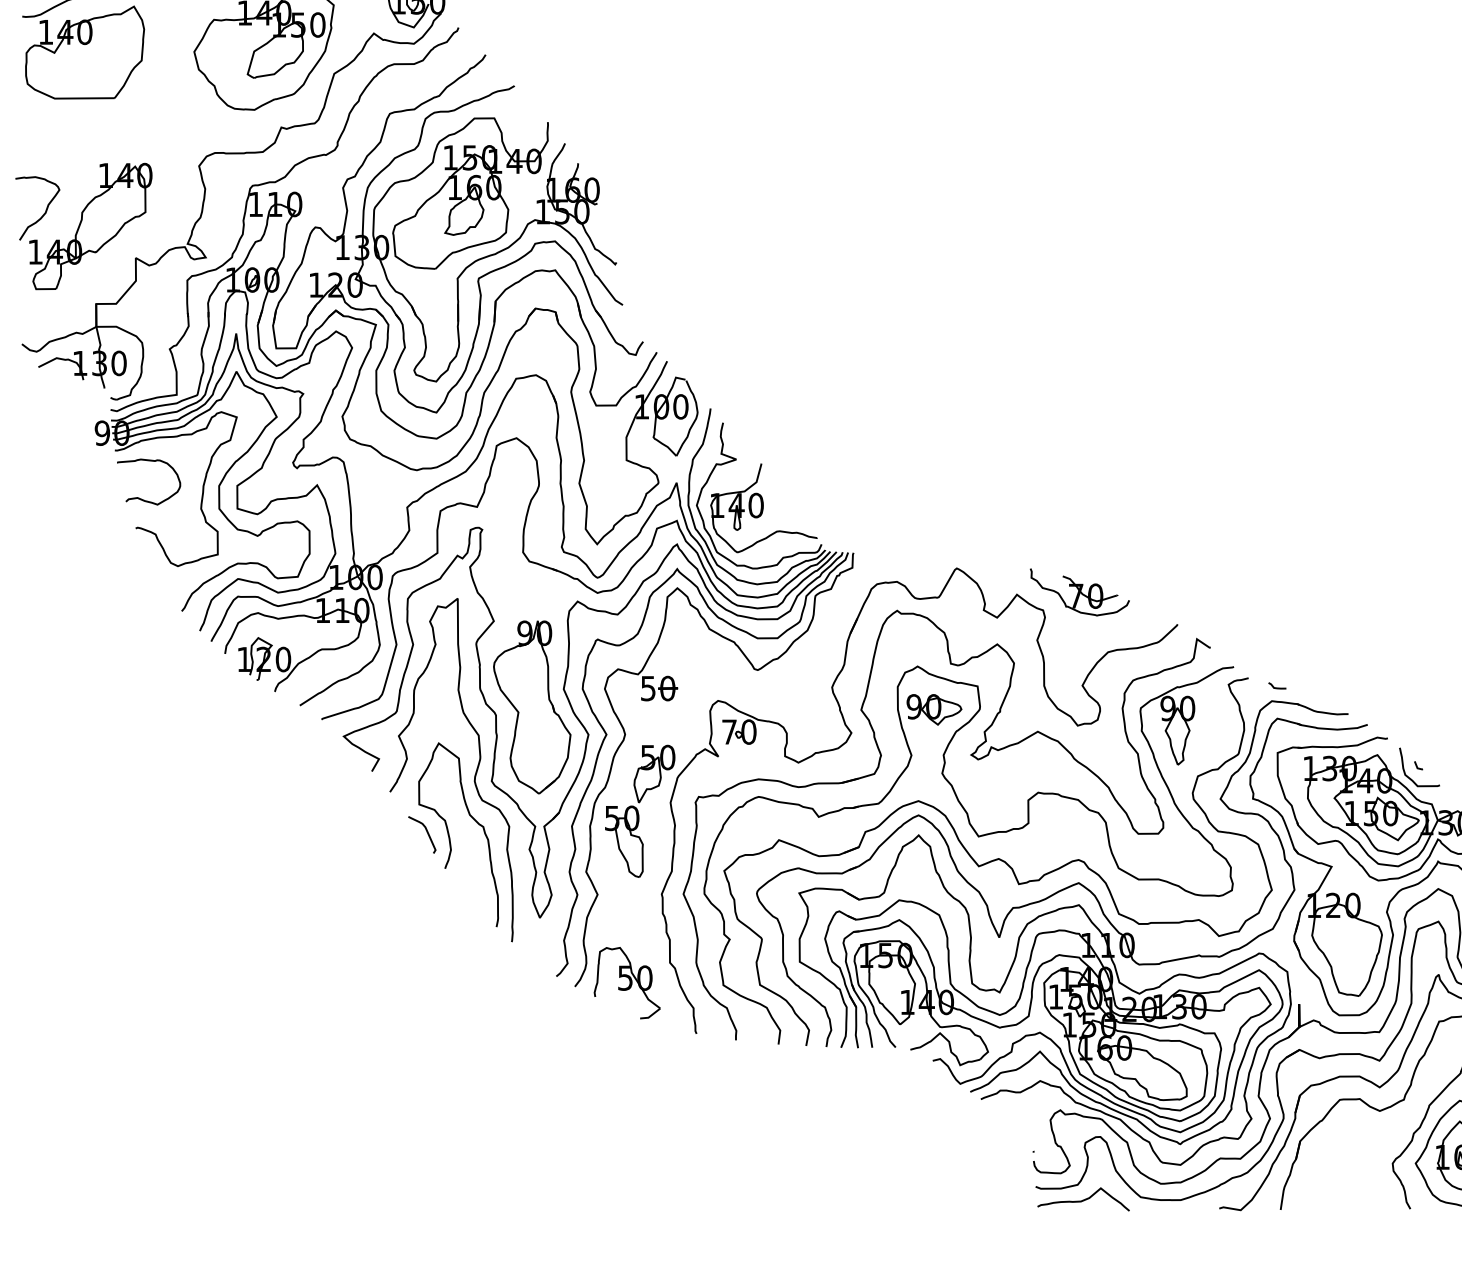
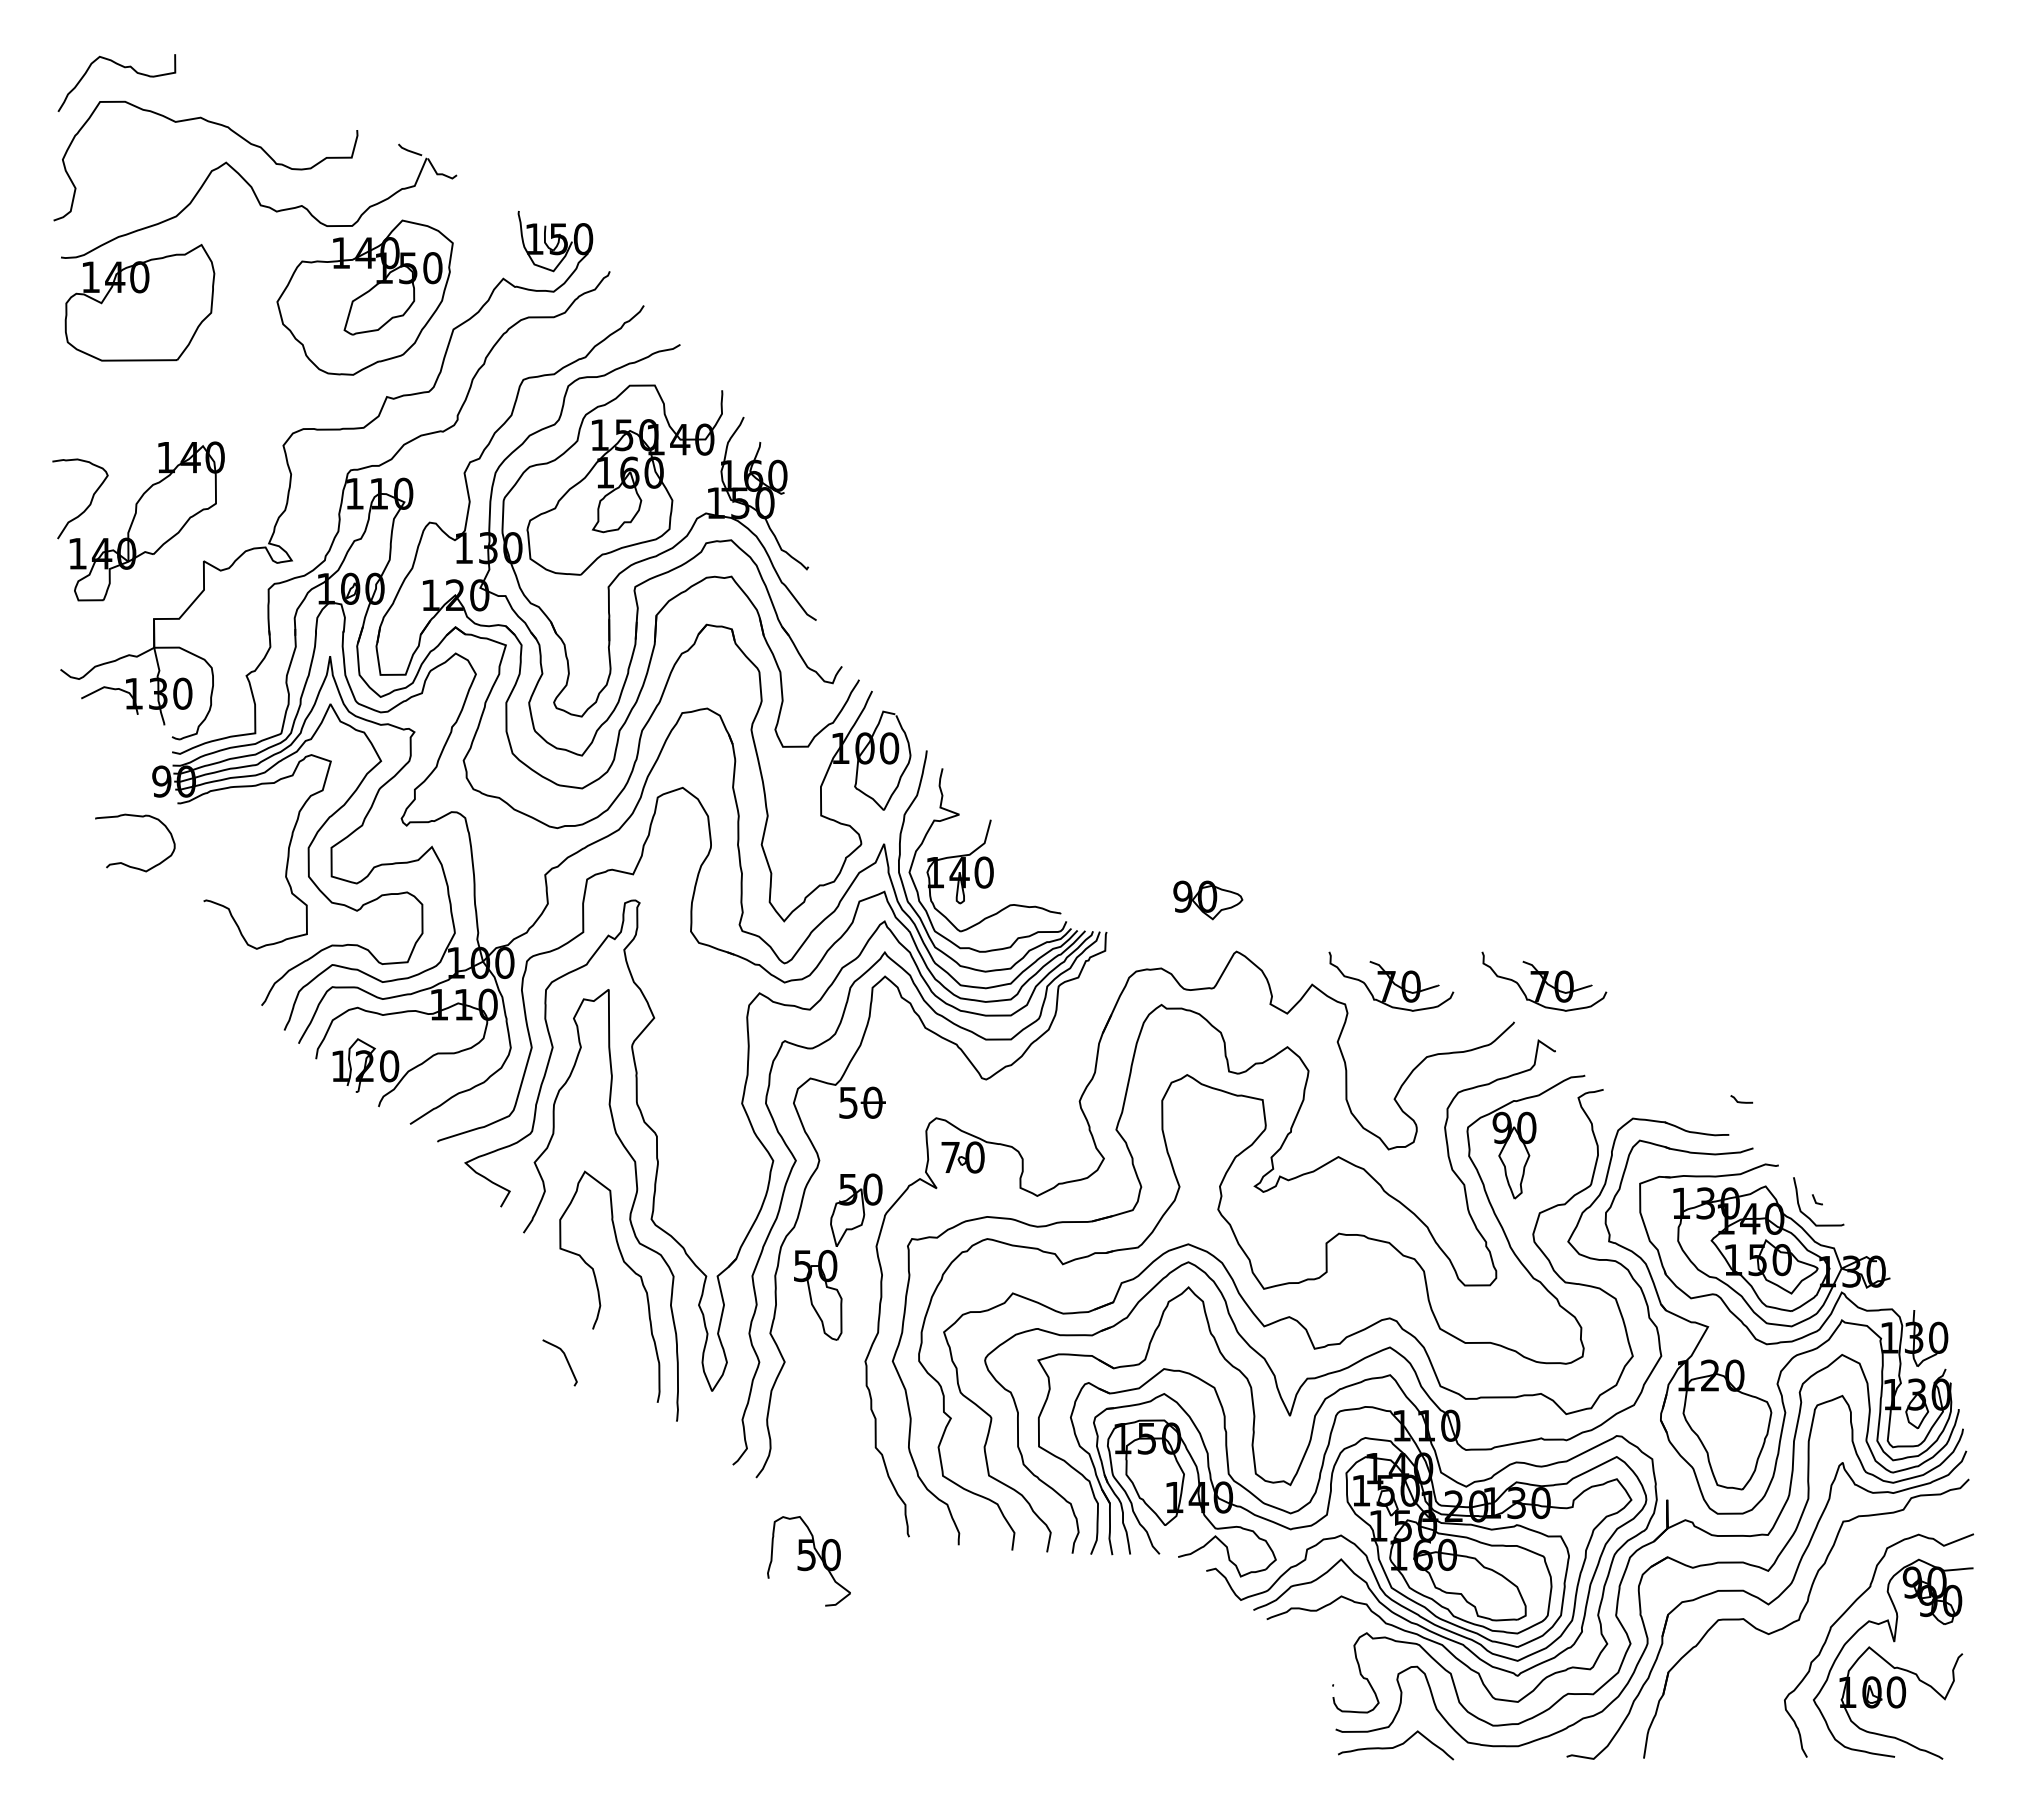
curve: (141, 498) -> (125, 863), moved
part: (1201, 592) -> (1544, 981), added
curve: (1277, 687) -> (1741, 1101), moved
part: (532, 707) -> (702, 1126), removed
part: (934, 709) -> (1208, 900), moved
curve: (426, 832) -> (565, 1359), moved
part: (626, 983) -> (808, 1561), moved

